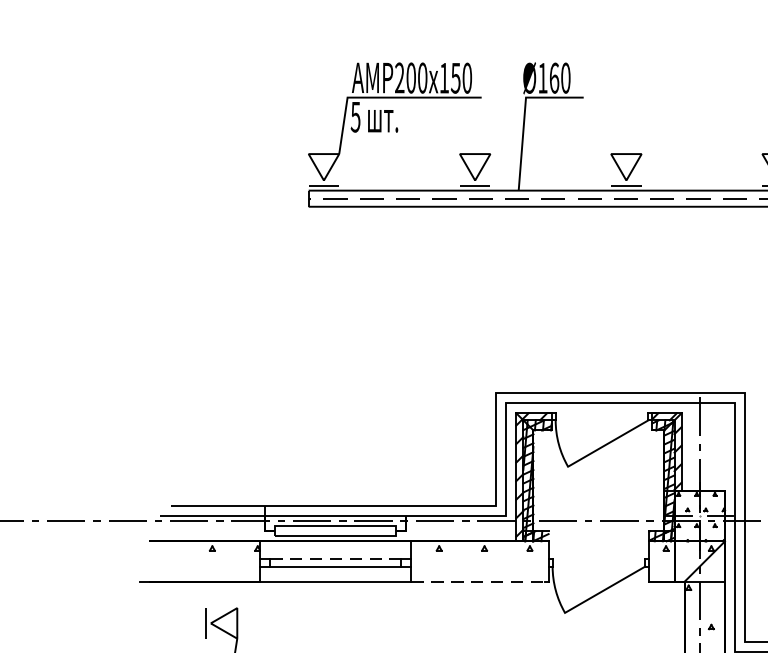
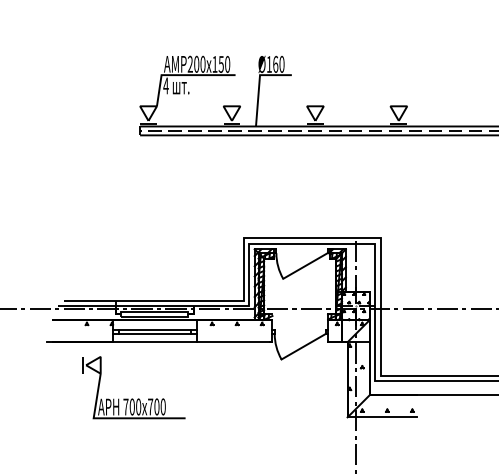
text: (354, 116) -> (165, 85), 5 -> 4
line: (336, 558) -> (155, 329), dashed -> solid
line: (479, 582) -> (234, 342), dashed -> solid

